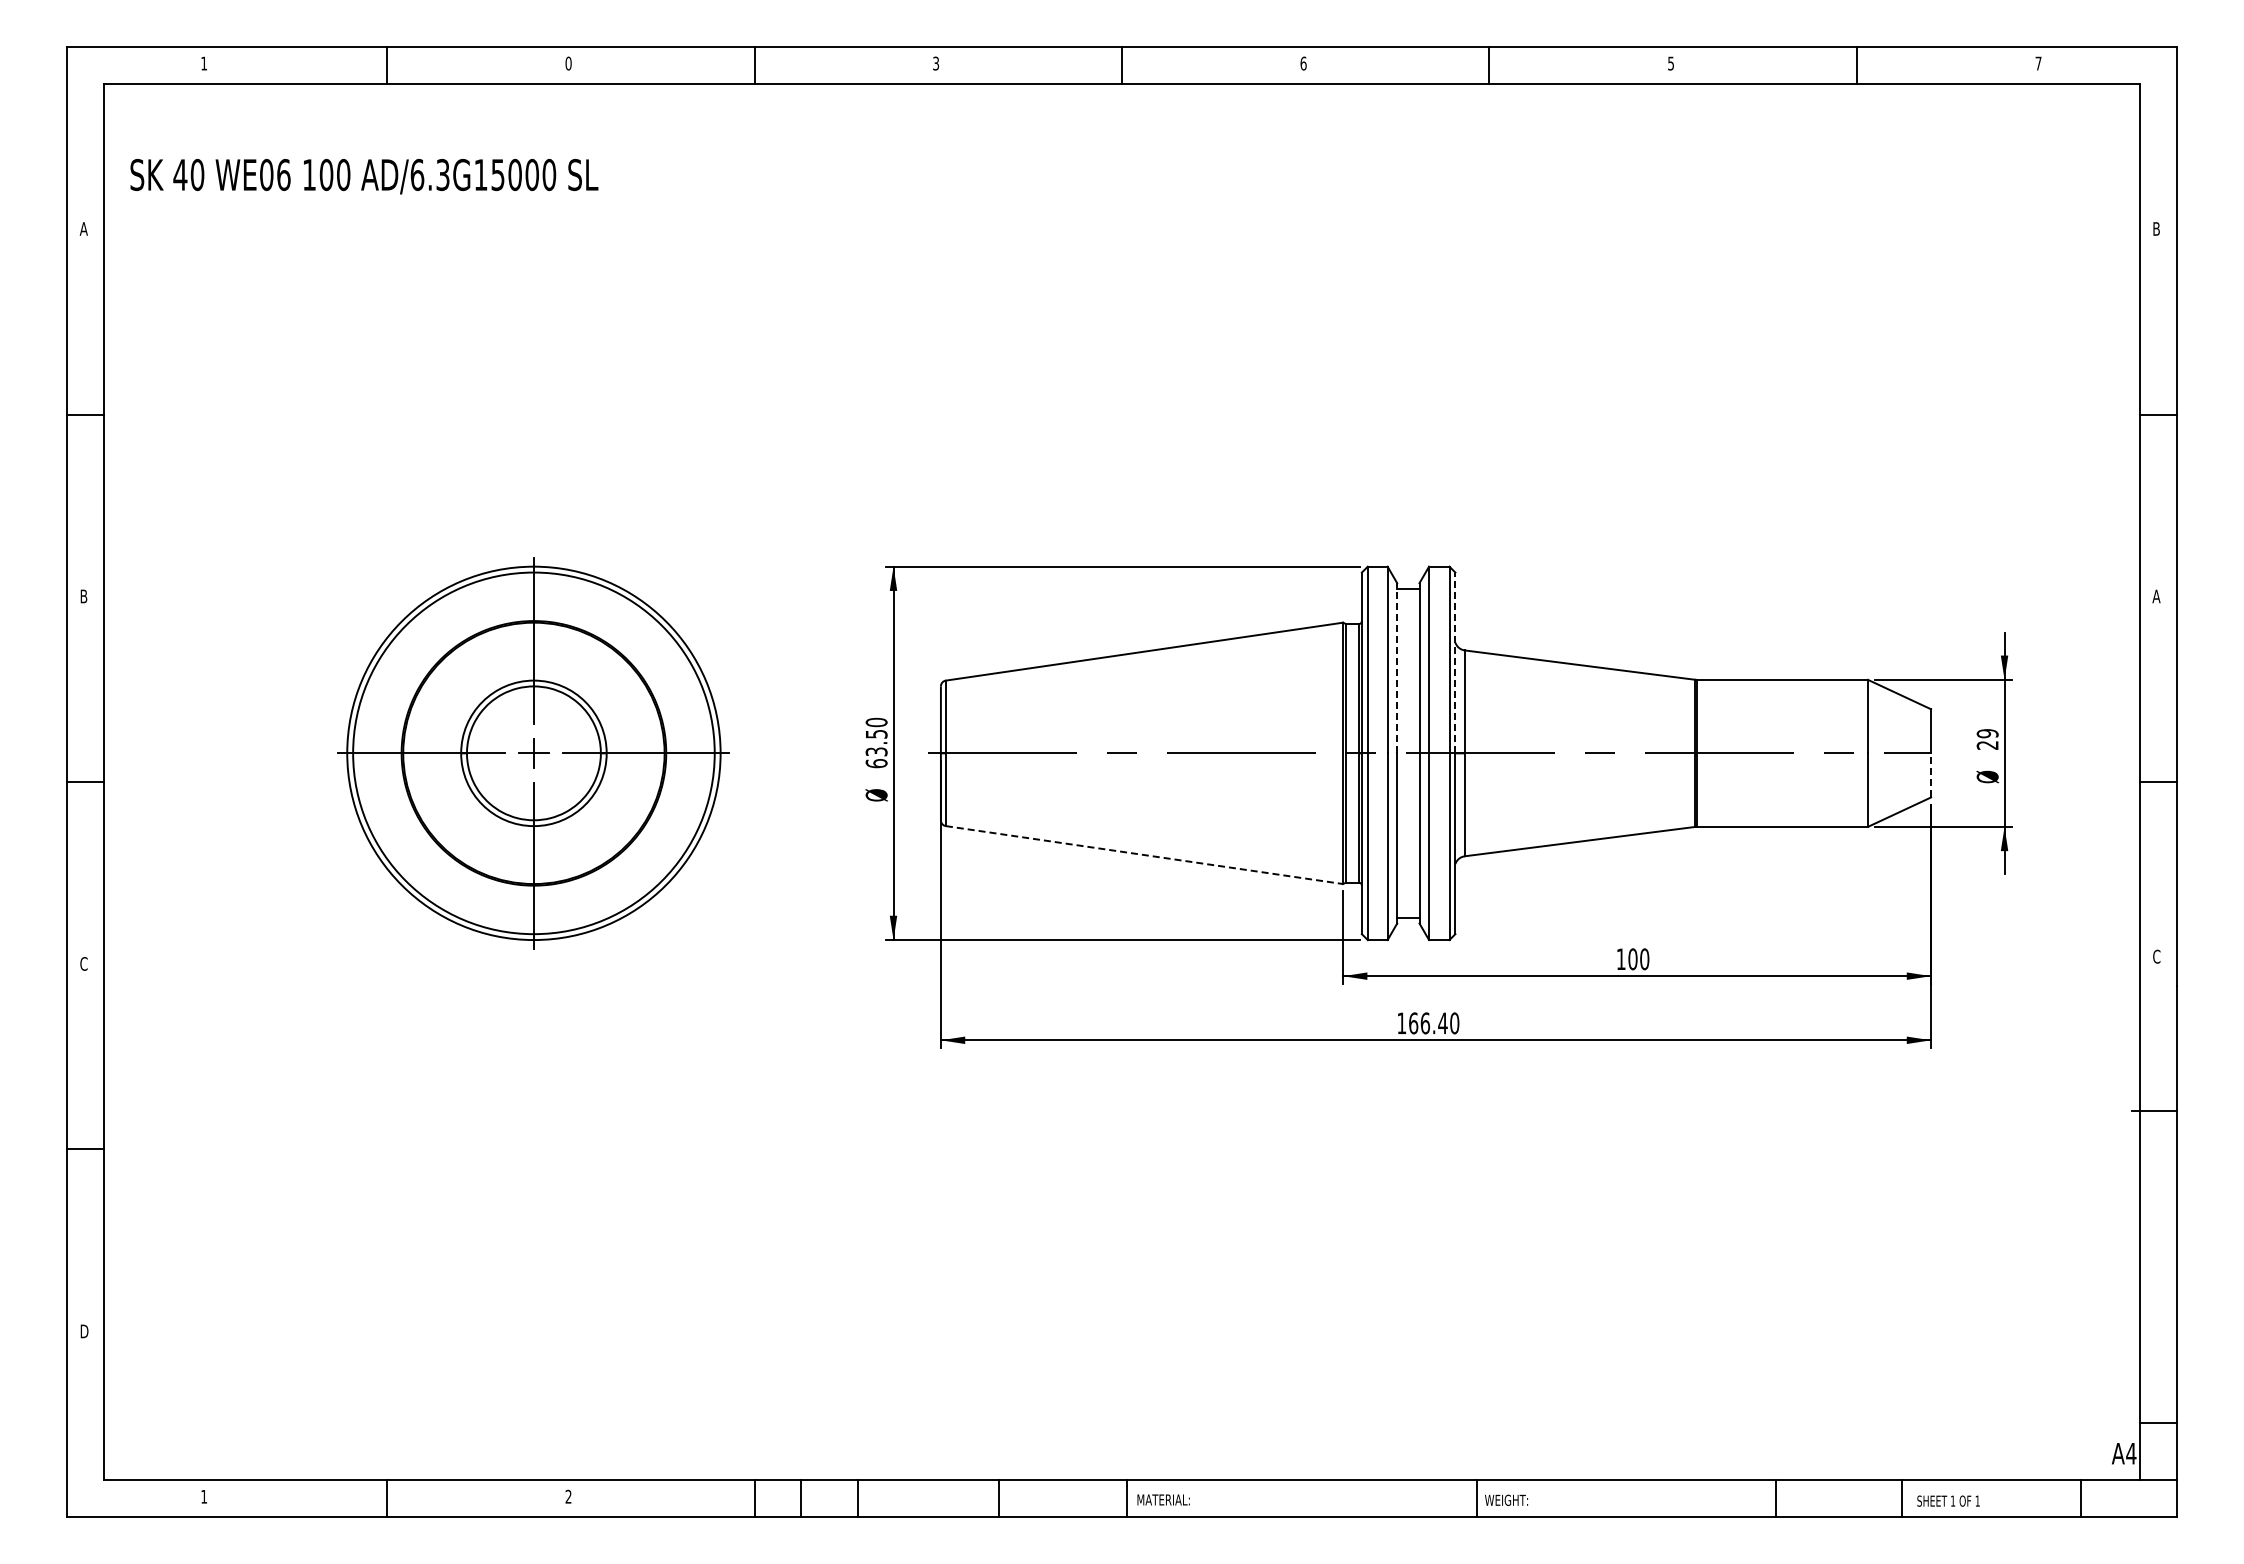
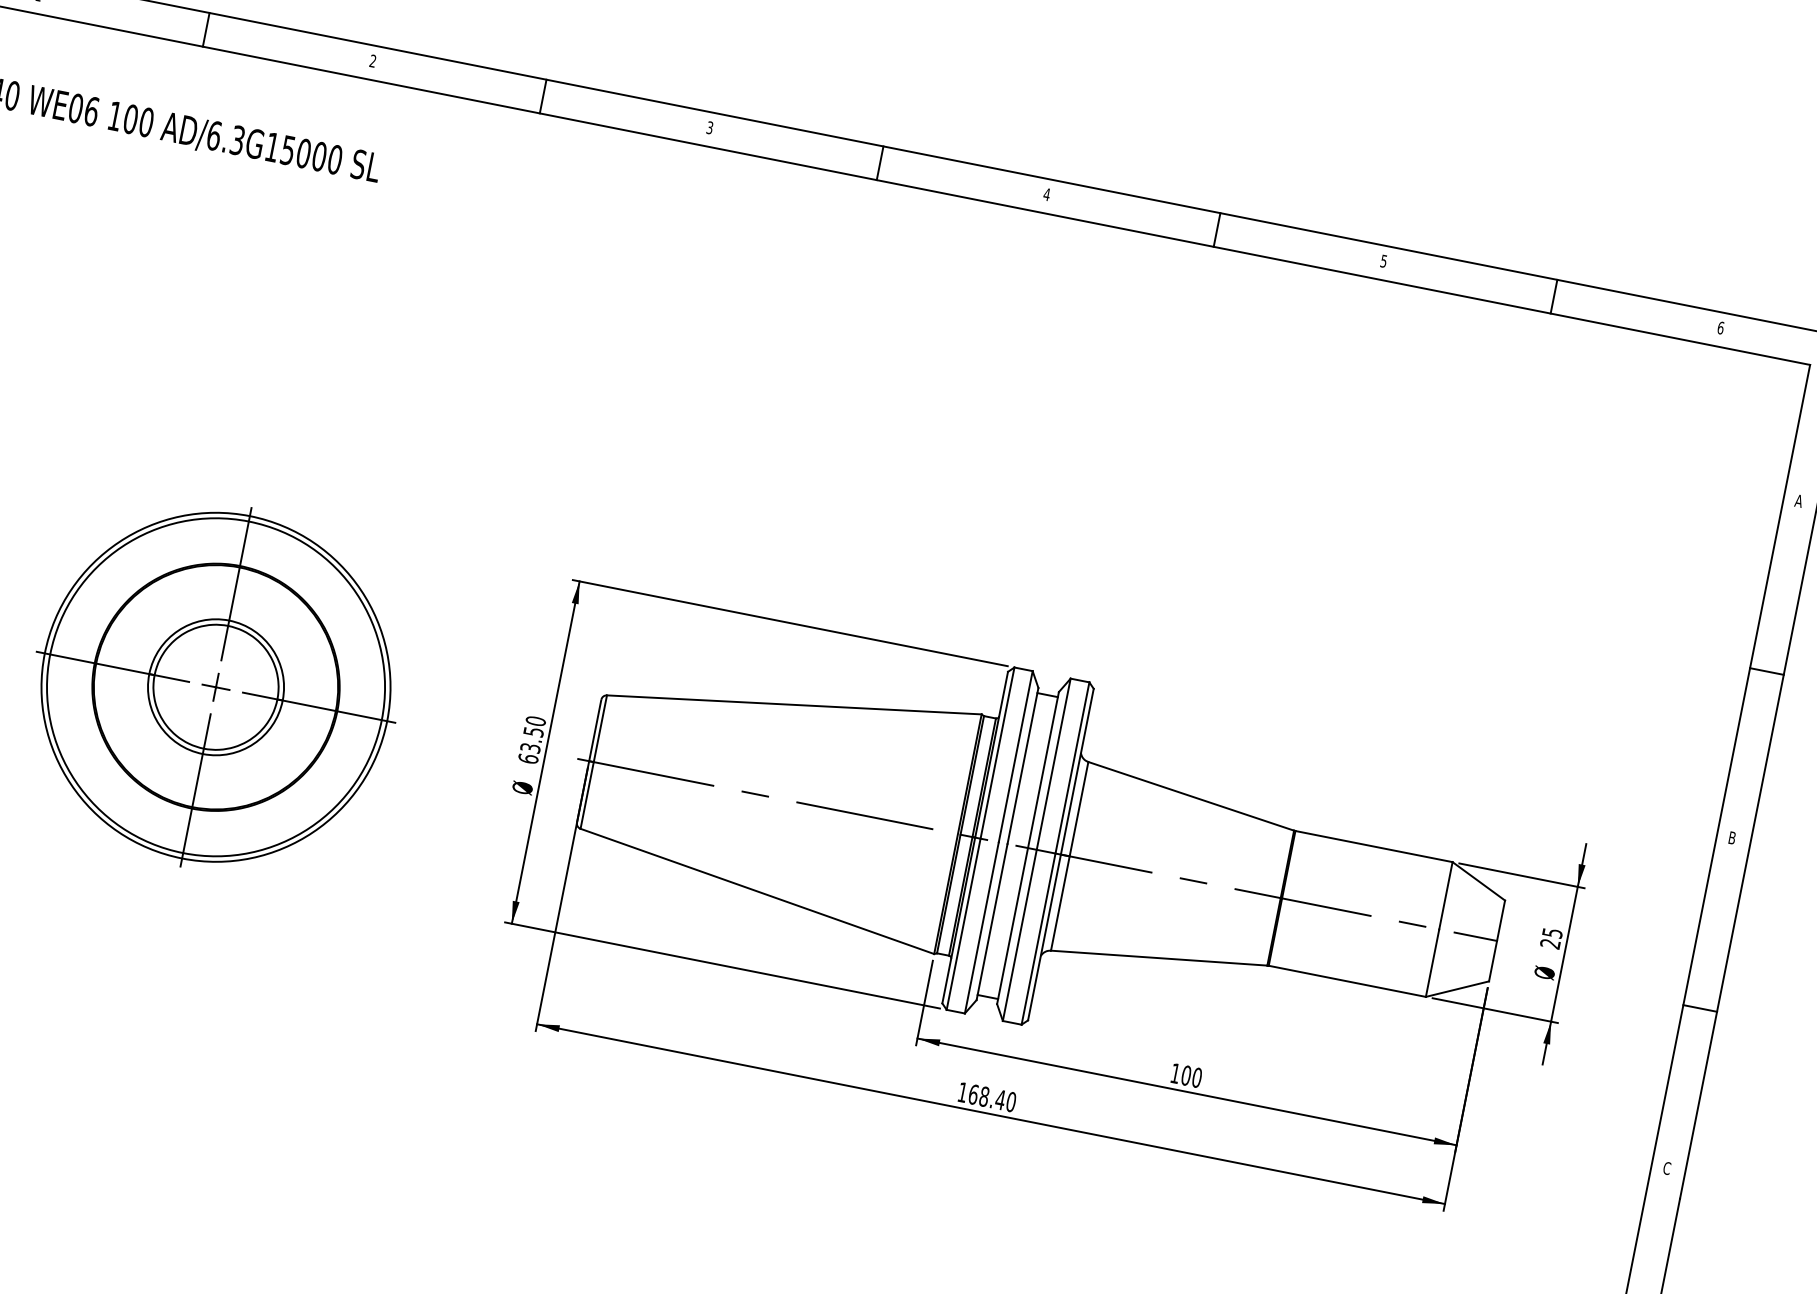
text: (568, 63) -> (372, 61), 0 -> 2
text: (1303, 63) -> (1046, 194), 6 -> 4
text: (2038, 63) -> (1720, 327), 7 -> 6
text: (2156, 228) -> (1799, 500), B -> A
text: (2156, 596) -> (1732, 838), A -> B
line: (1455, 662) -> (1077, 771), dashed -> solid
line: (1397, 667) -> (1023, 765), dashed -> solid
text: (1987, 733) -> (1552, 932), 29 -> 25
line: (1931, 774) -> (1493, 960), dashed -> solid
line: (1144, 855) -> (757, 891), dashed -> solid
text: (1425, 1023) -> (984, 1096), 166.40 -> 168.40

